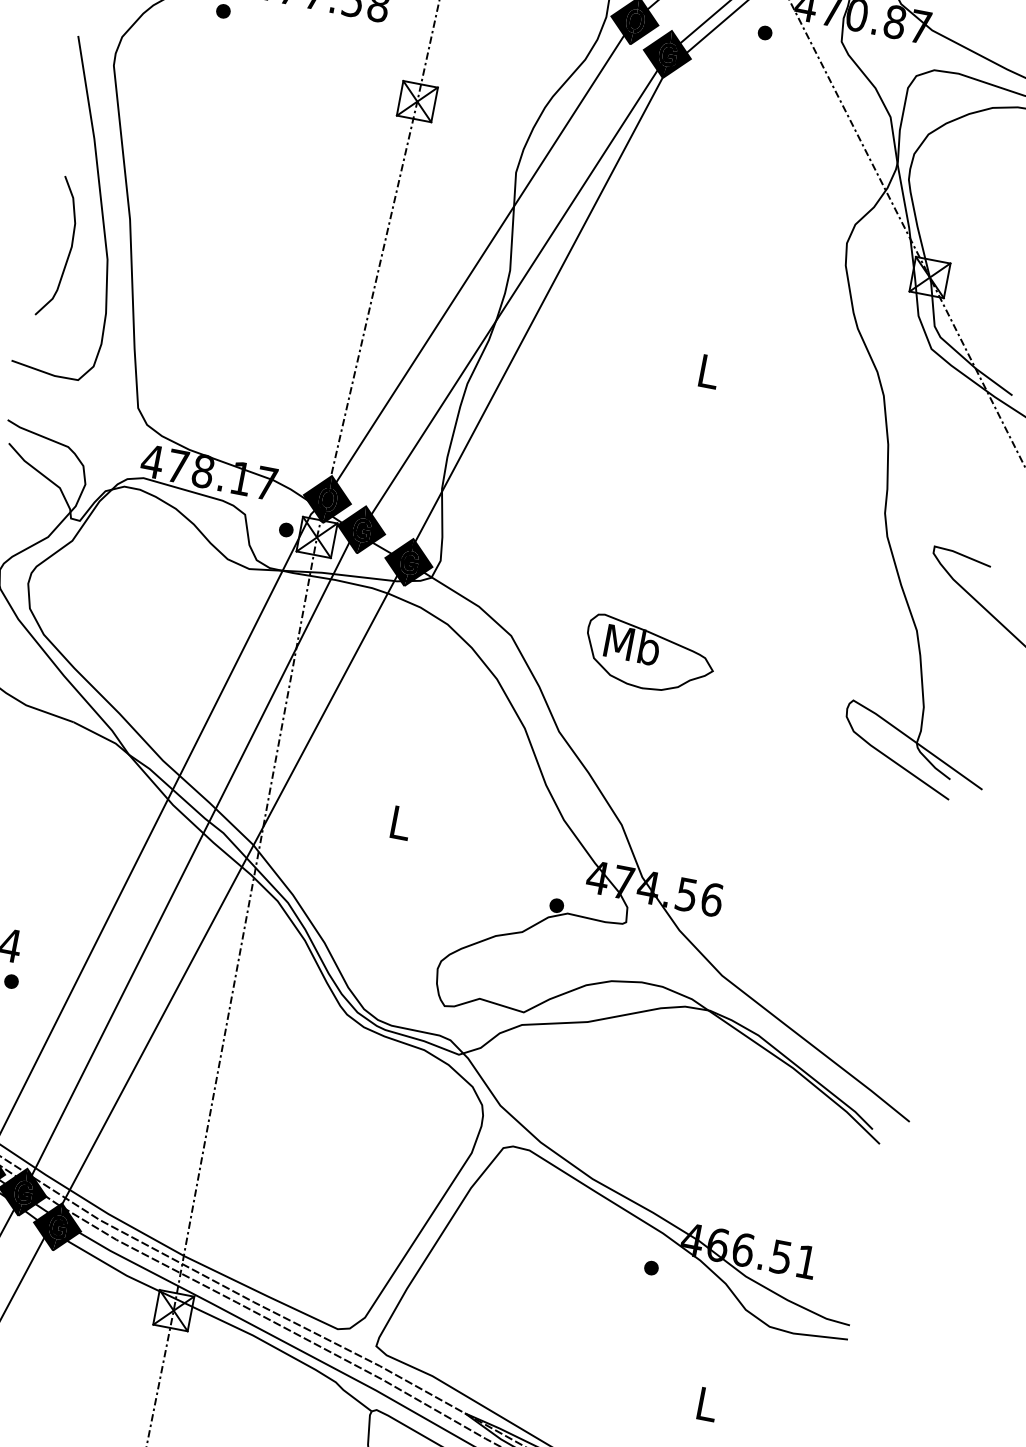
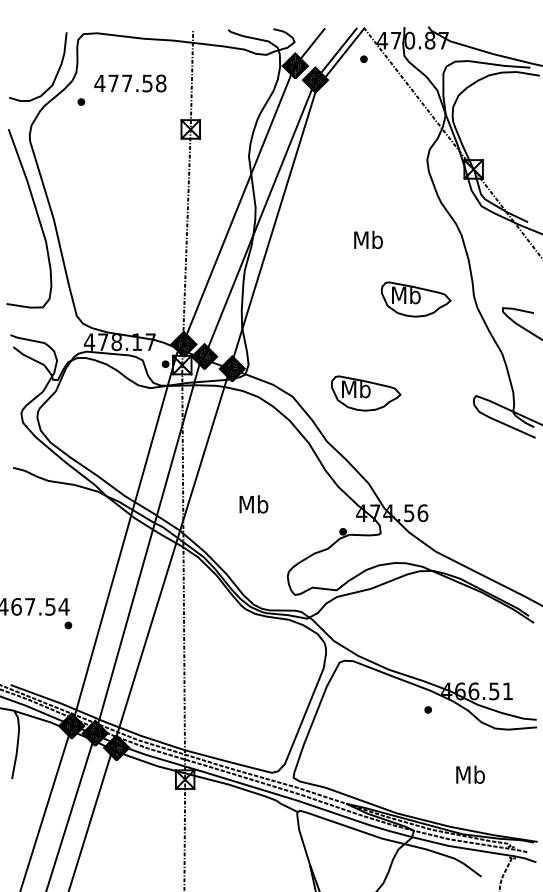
curve: (69, 249) -> (25, 240), removed
text: (708, 370) -> (368, 239), L -> Mb
part: (774, 498) -> (415, 299), added
text: (399, 822) -> (253, 504), L -> Mb
text: (707, 1403) -> (470, 774), L -> Mb

